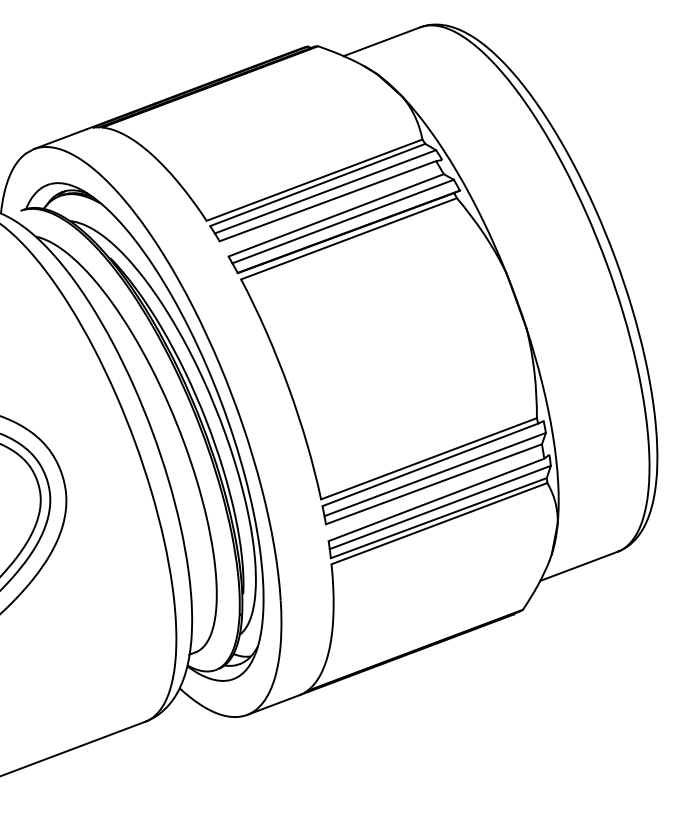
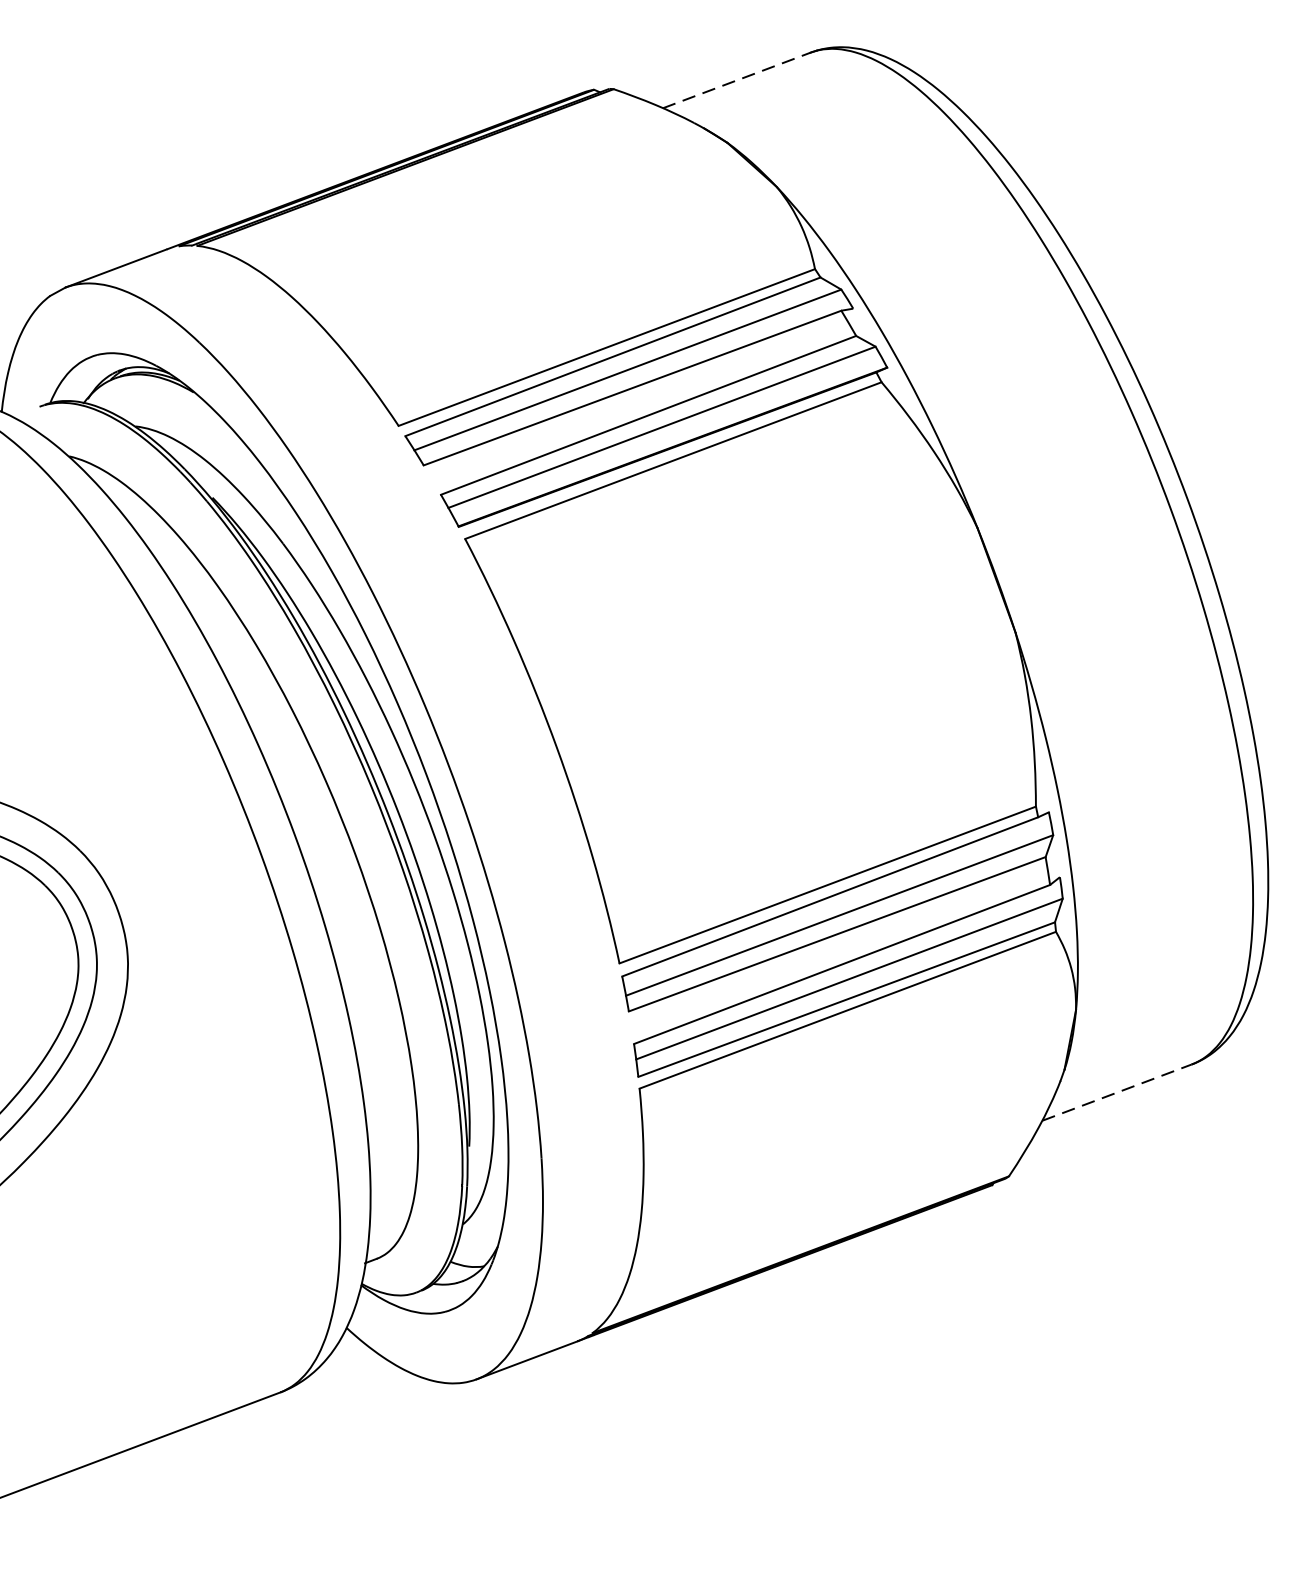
line: (381, 41) -> (736, 79), solid -> dashed
line: (579, 566) -> (1118, 1092), solid -> dashed

